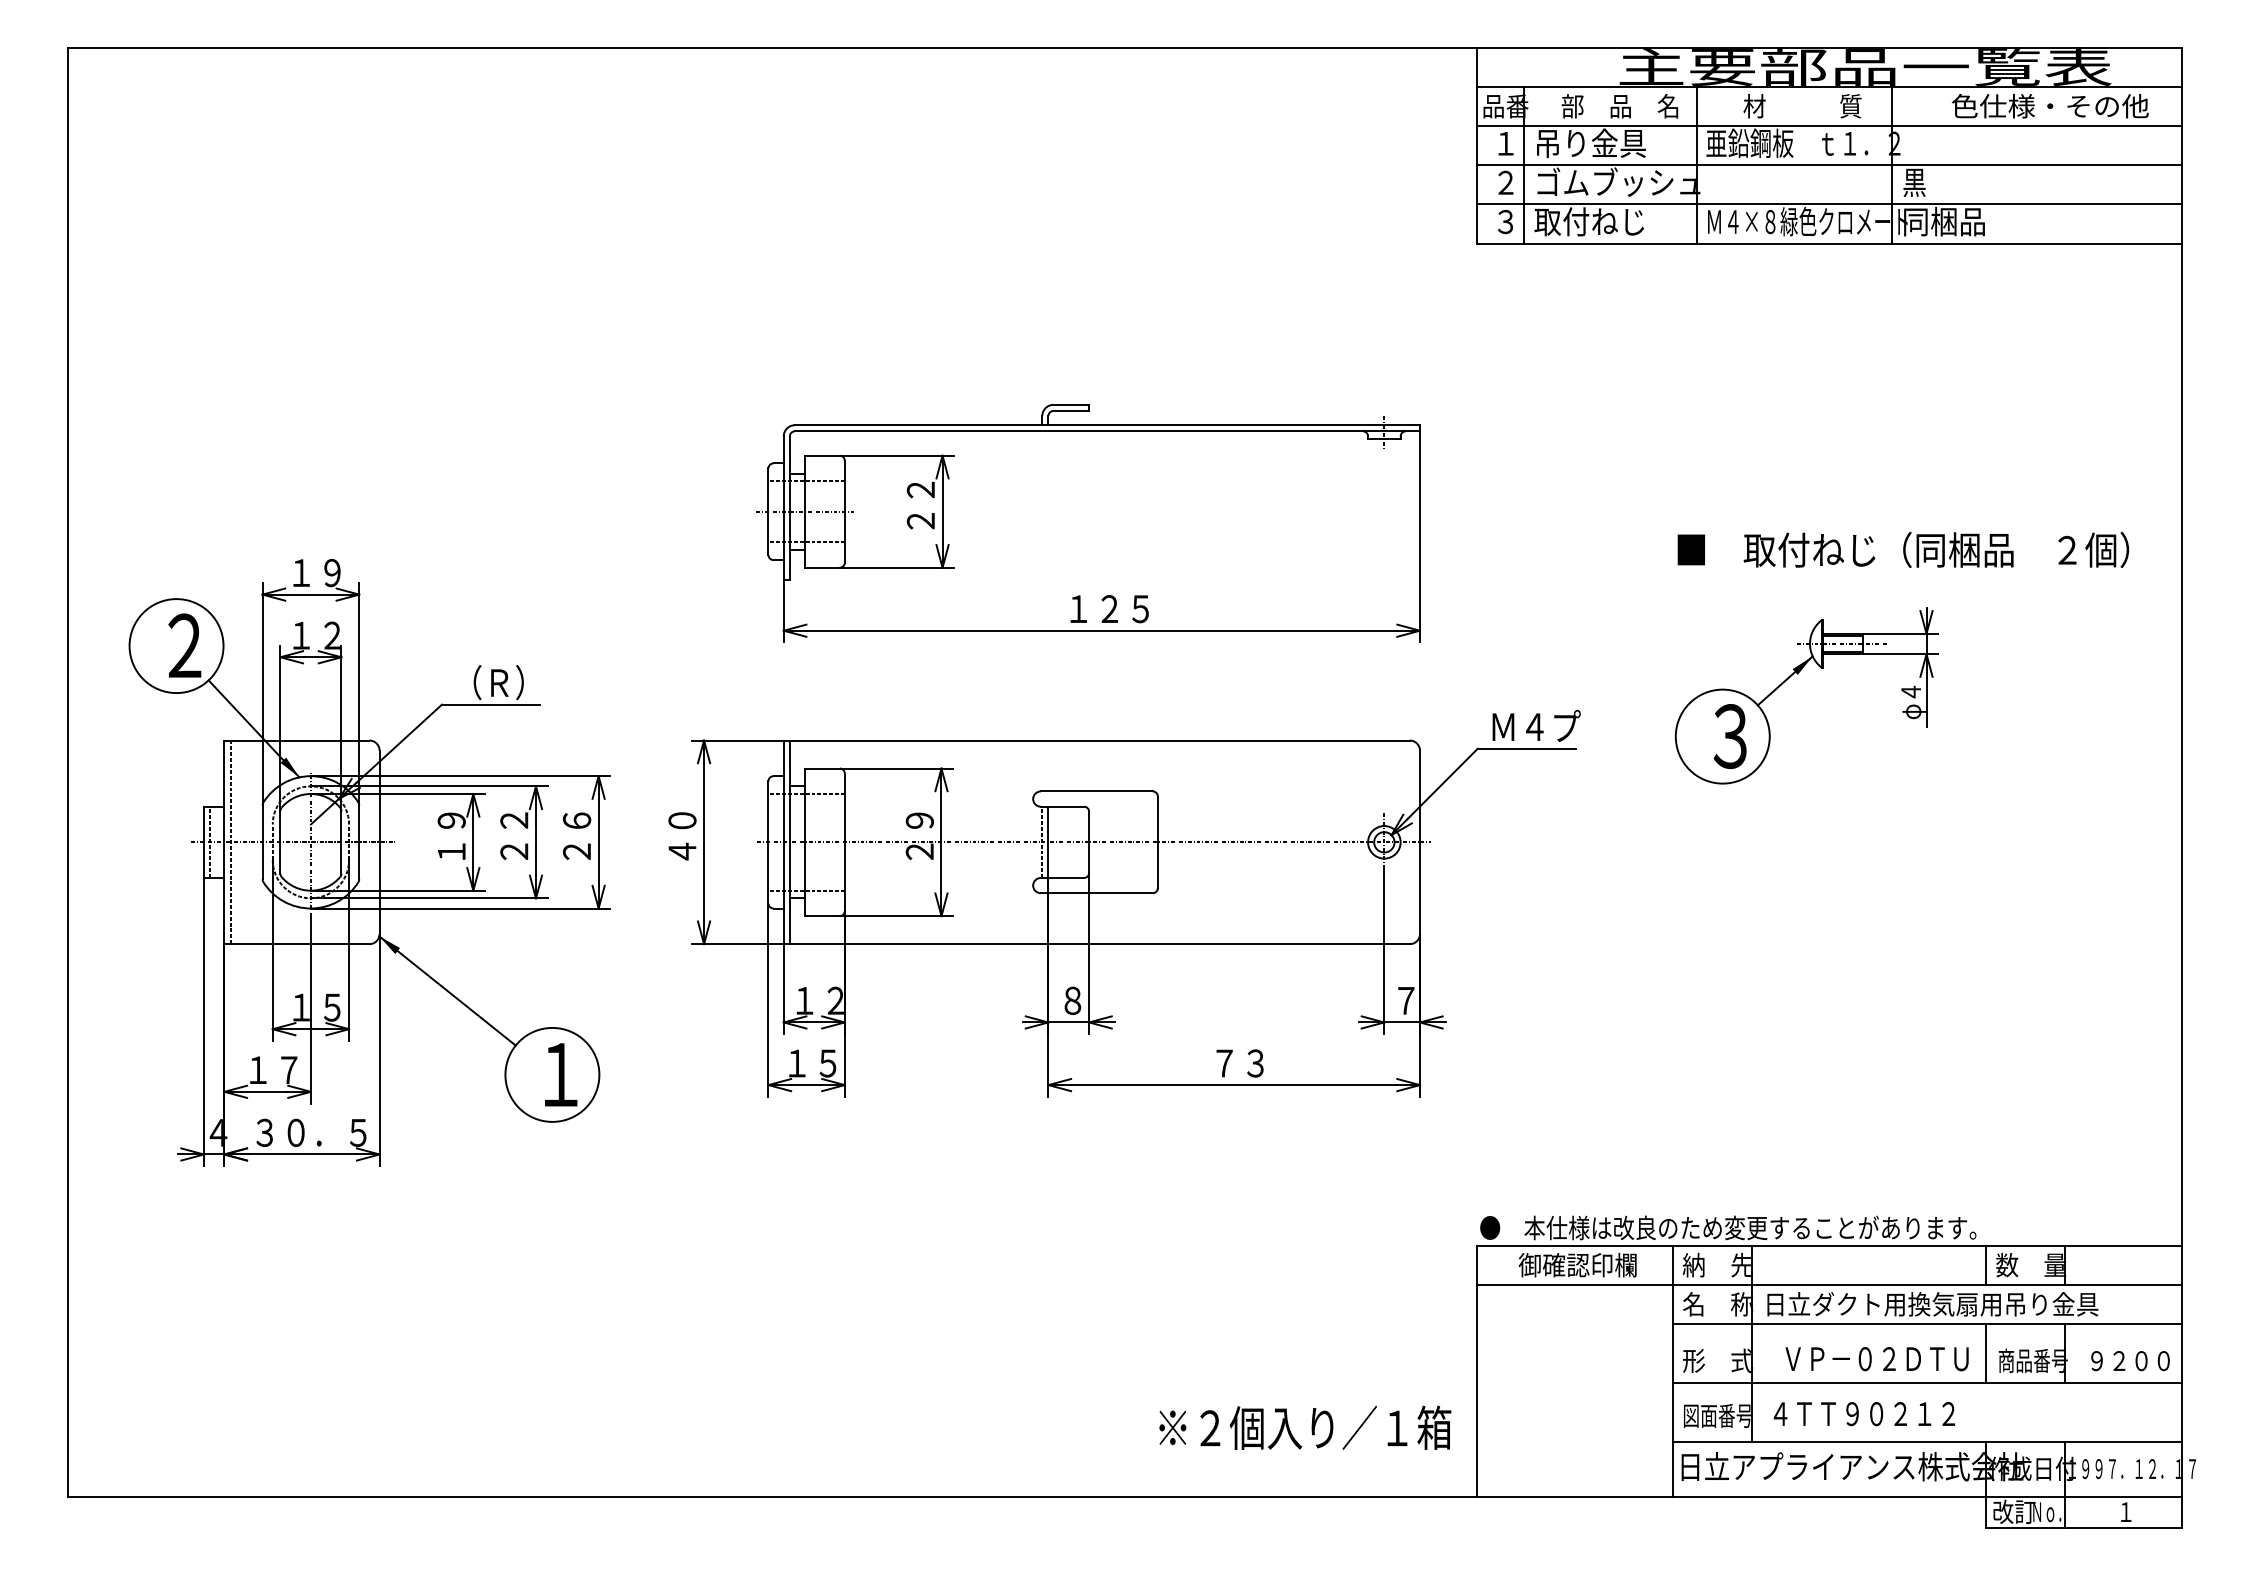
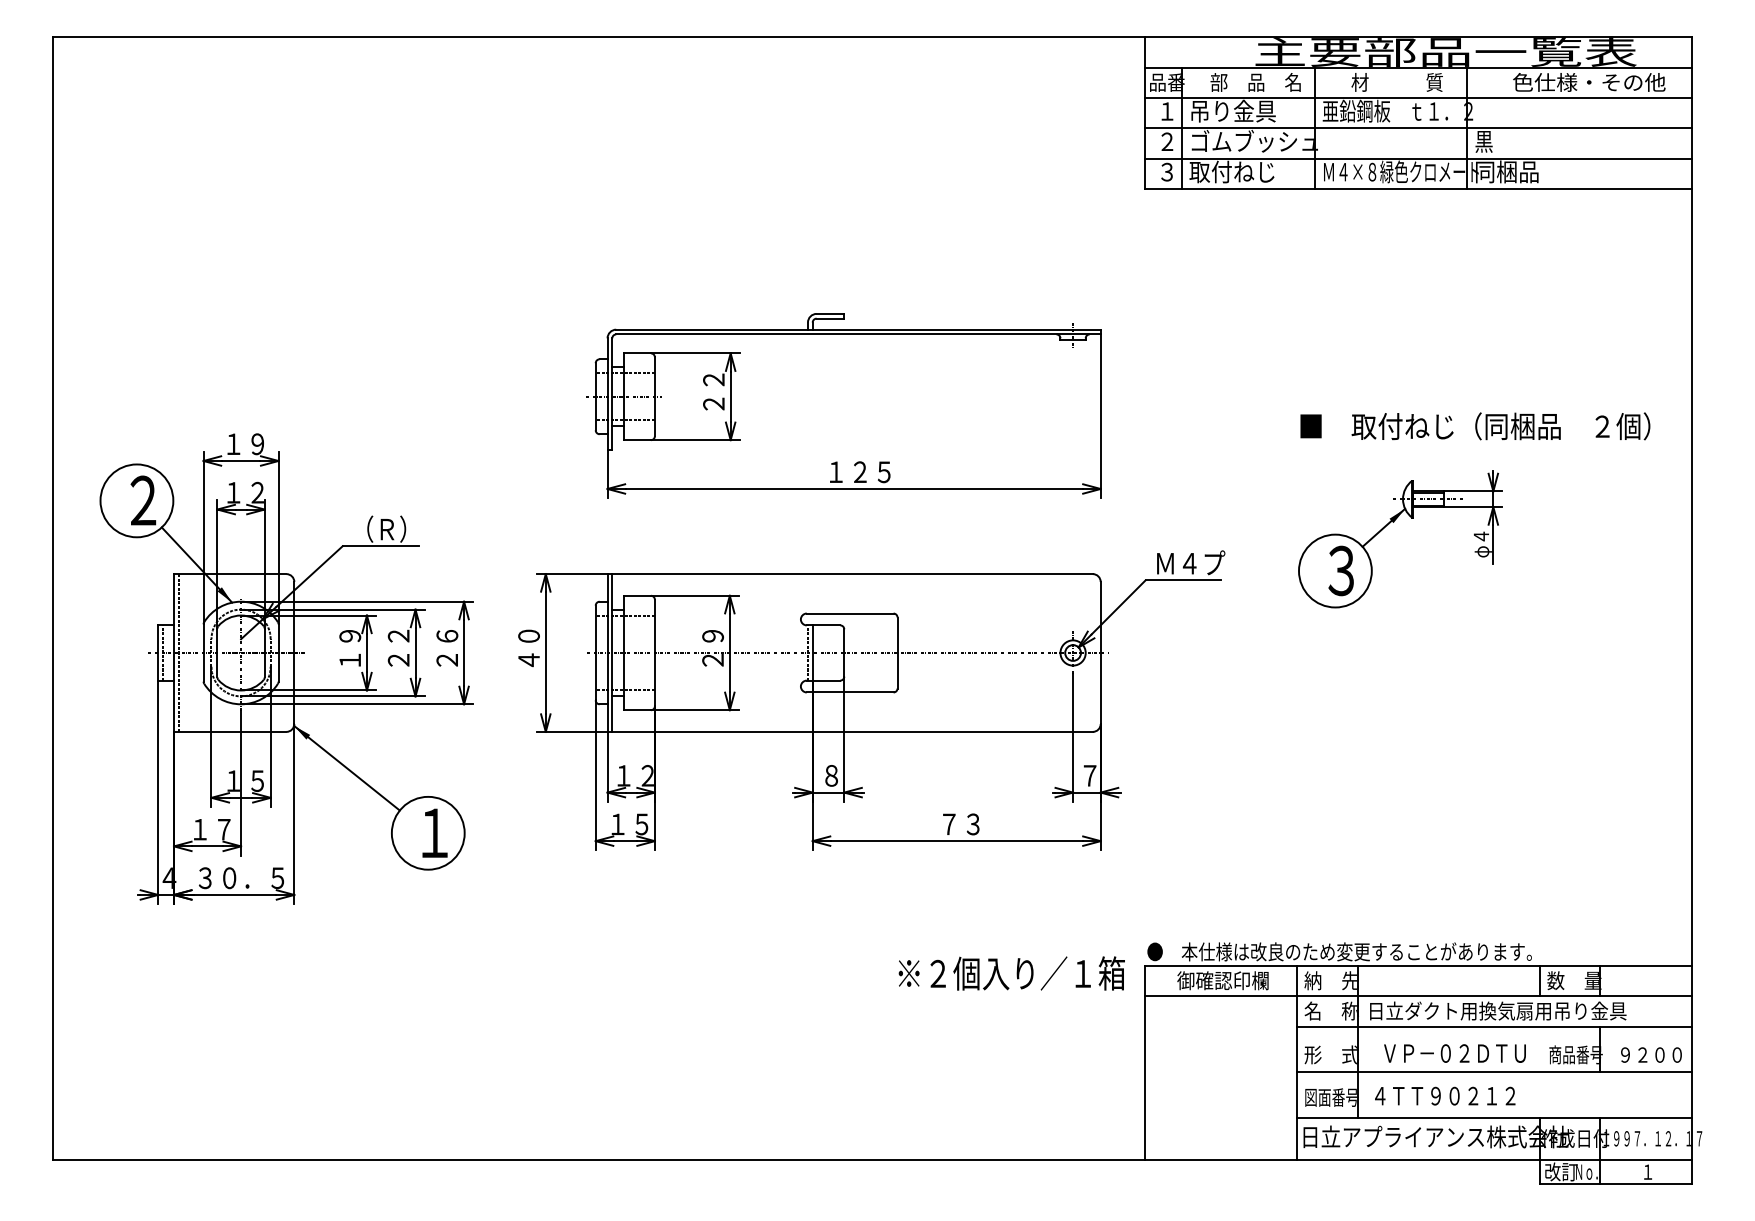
line: (1986, 1353) -> (1539, 1049), removed
text: (1305, 1427) -> (1011, 973), moved

